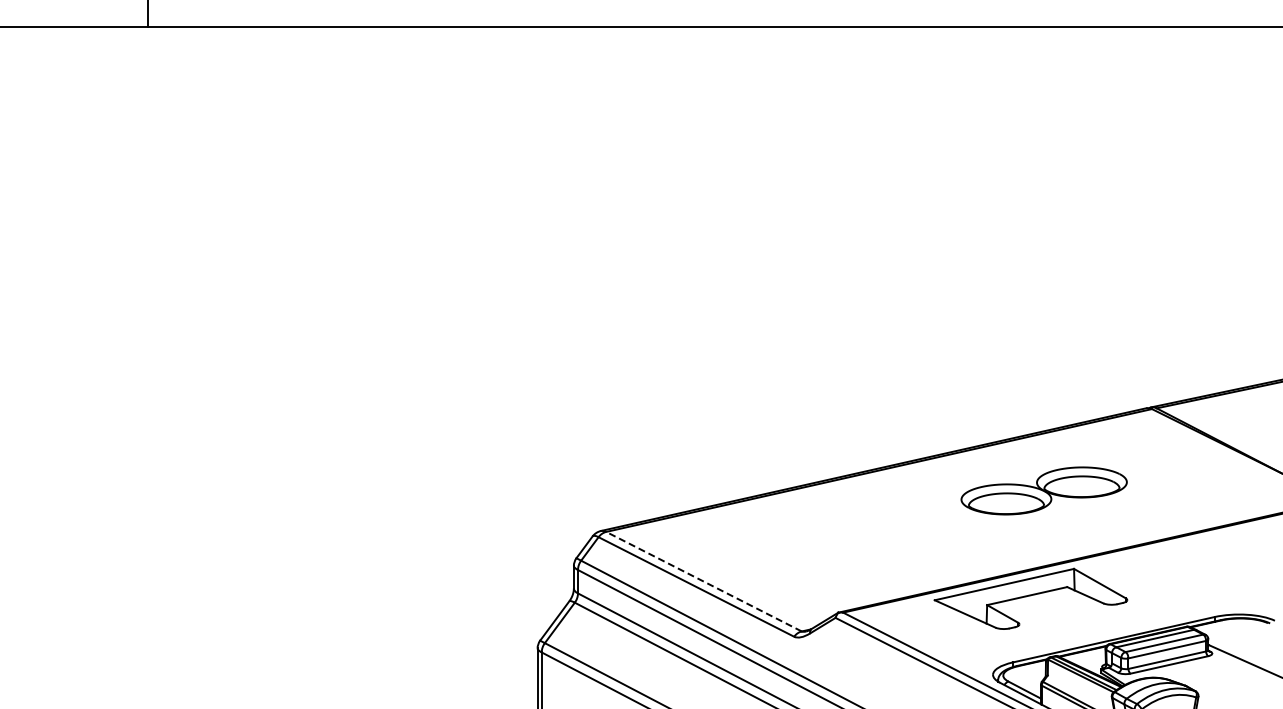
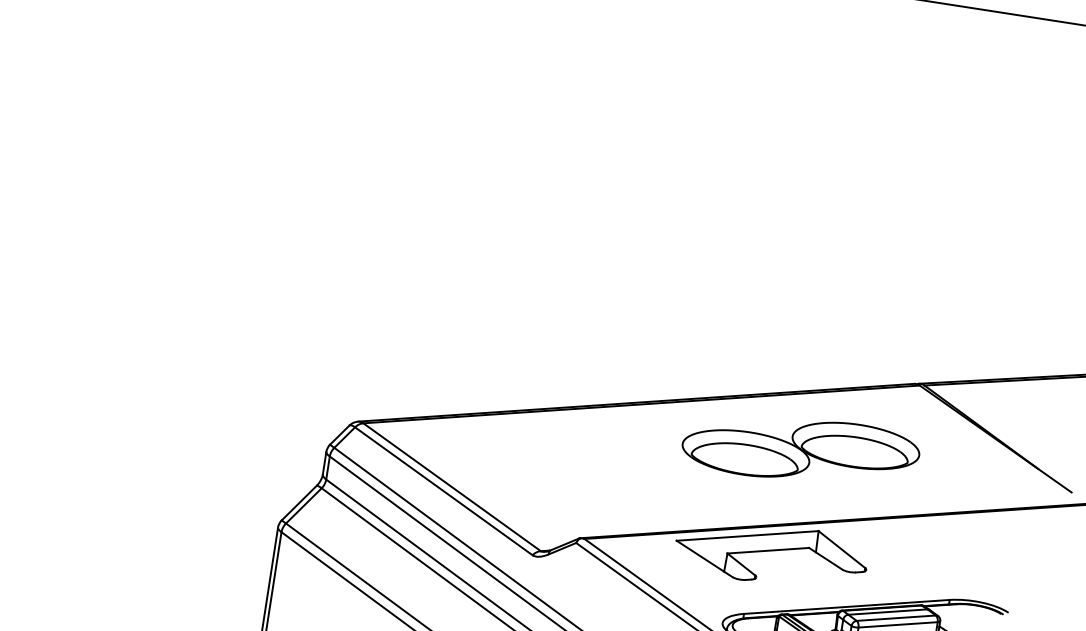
part: (1044, 490) -> (801, 449), size x1.43
line: (704, 581) -> (452, 487), dashed -> solid

